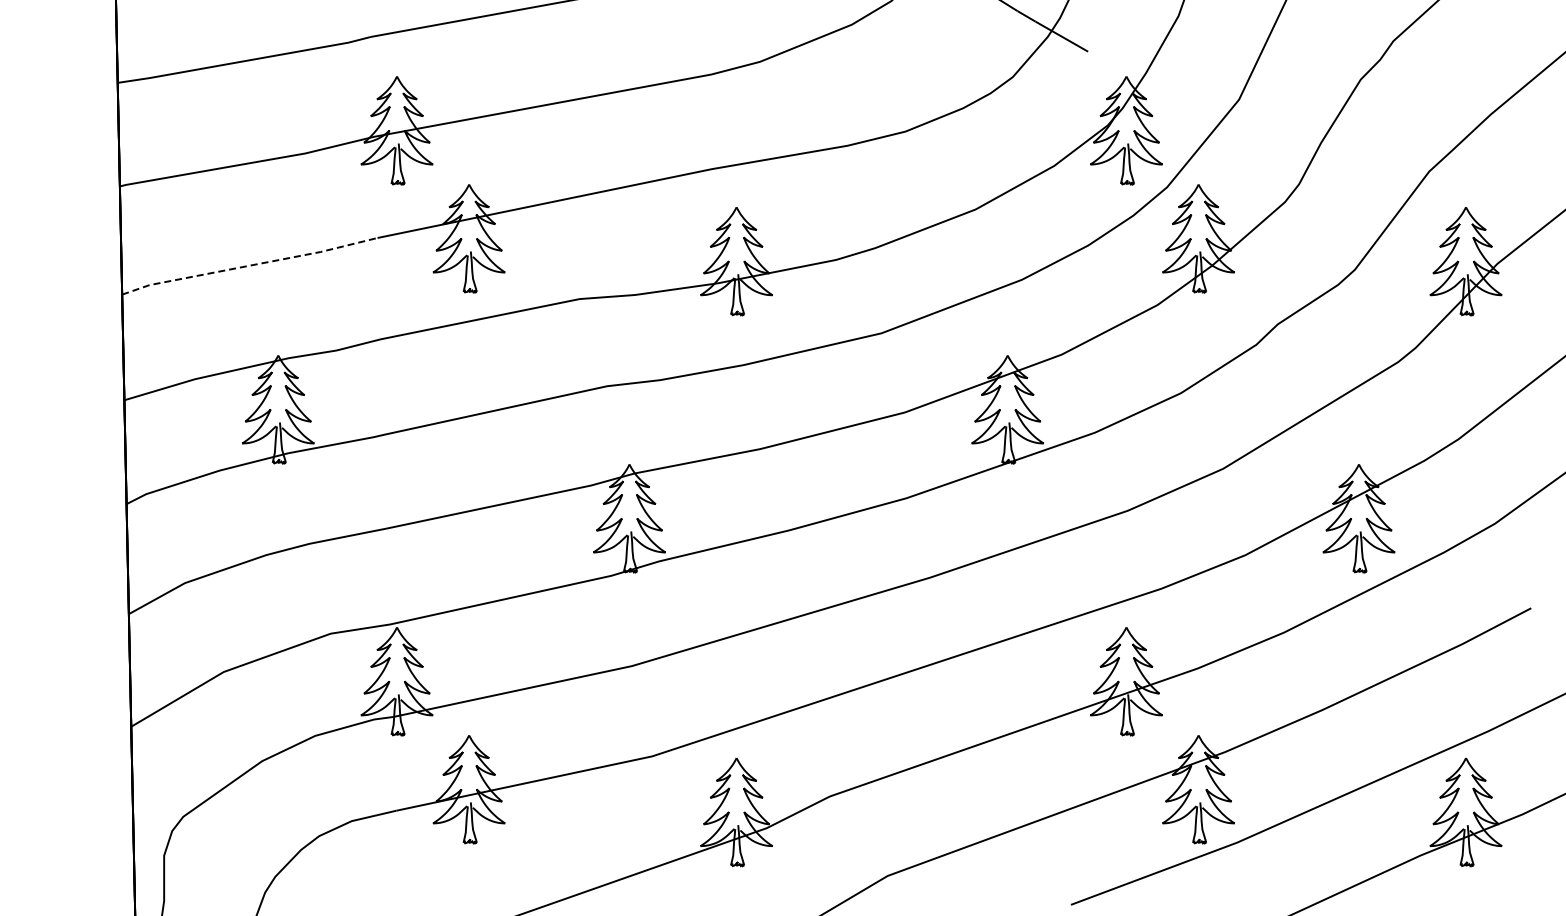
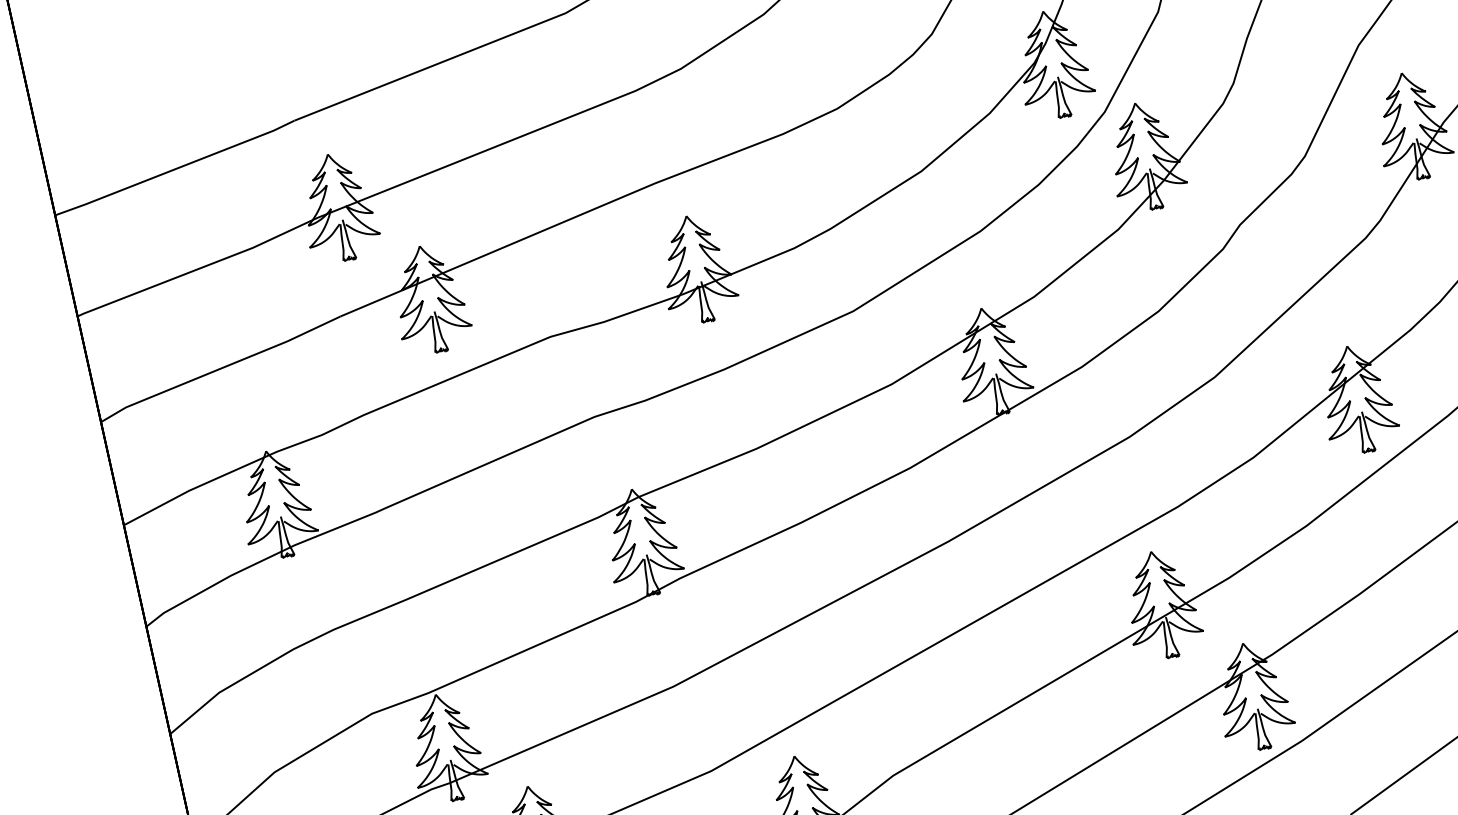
line: (250, 265) -> (221, 368), dashed -> solid

